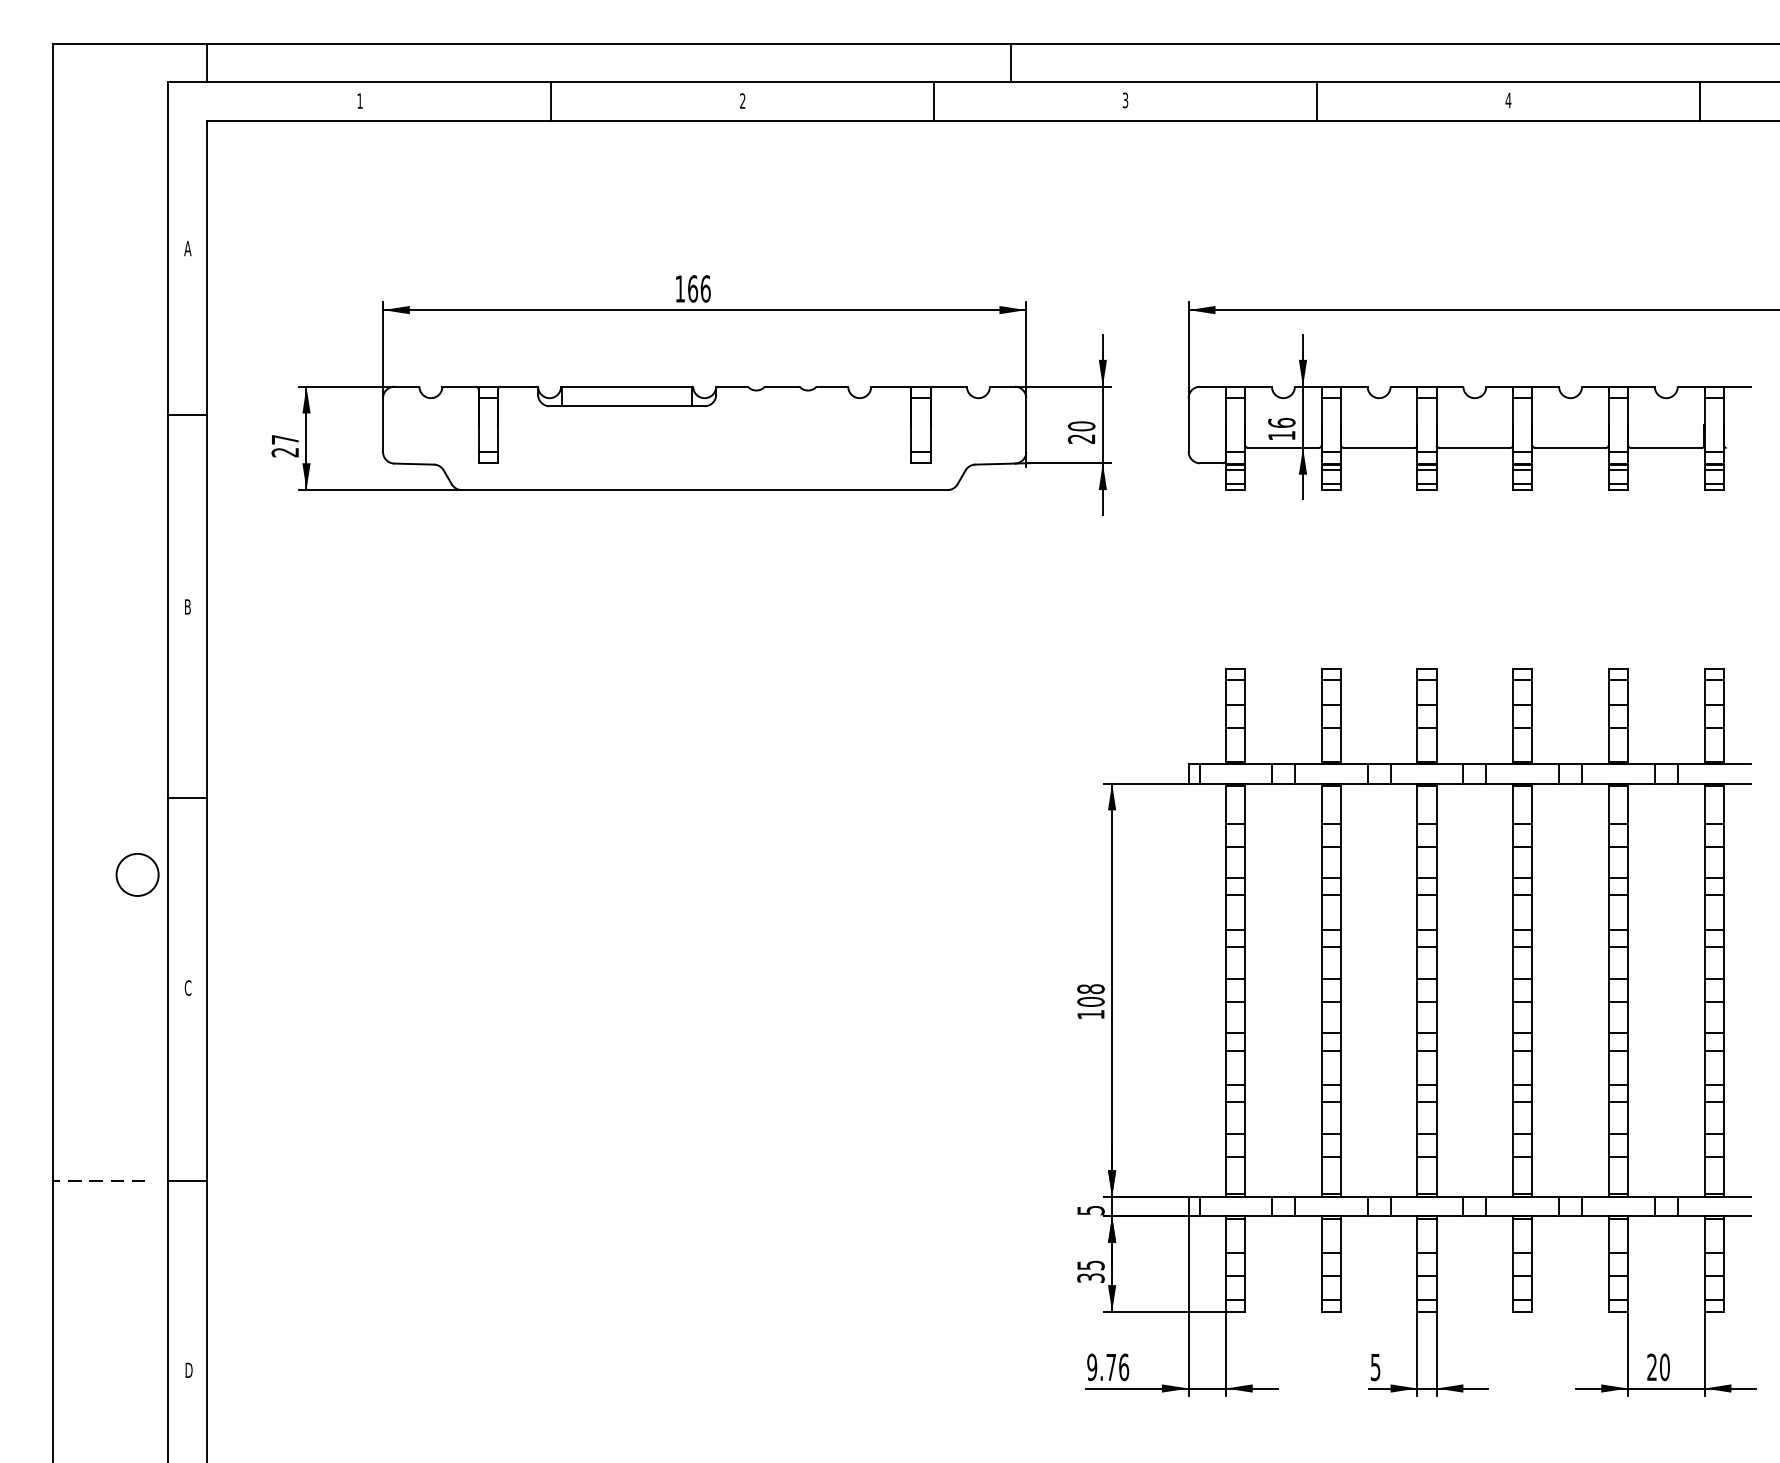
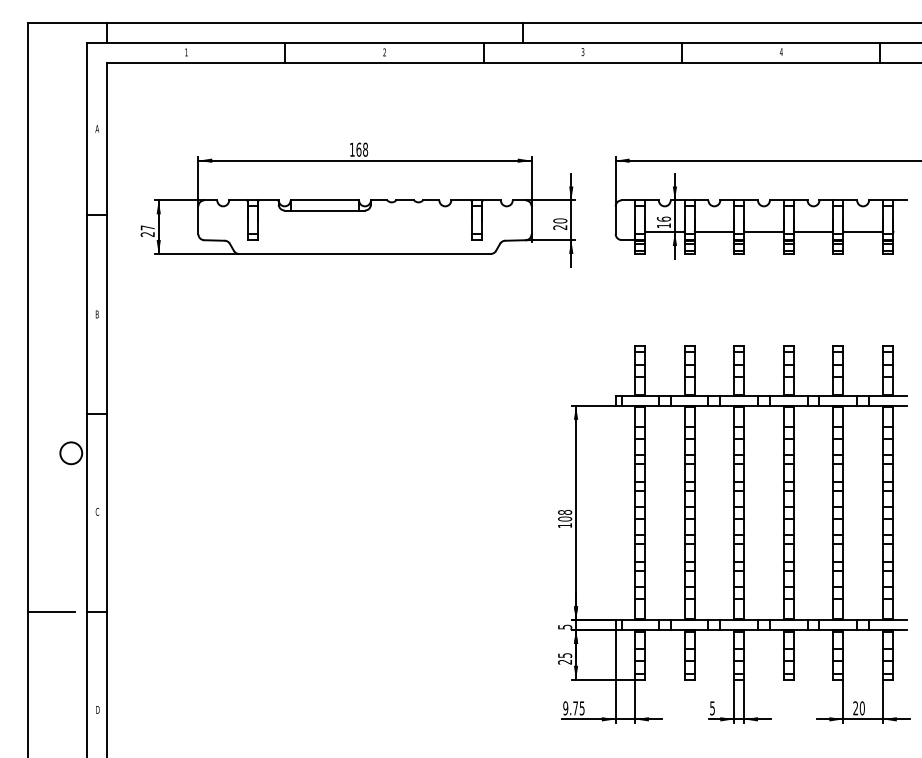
text: (705, 288) -> (365, 149), 166 -> 168
line: (99, 1180) -> (51, 611), dashed -> solid
text: (1091, 1276) -> (565, 661), 35 -> 25
text: (1122, 1367) -> (581, 708), 9.76 -> 9.75

